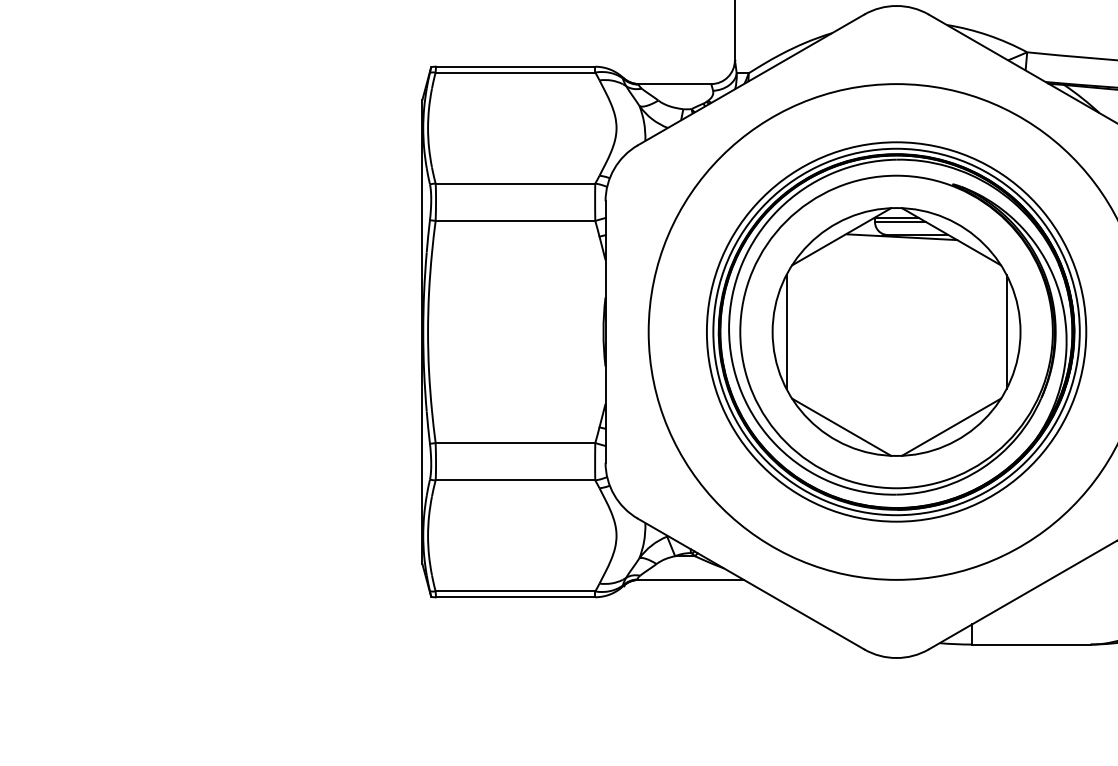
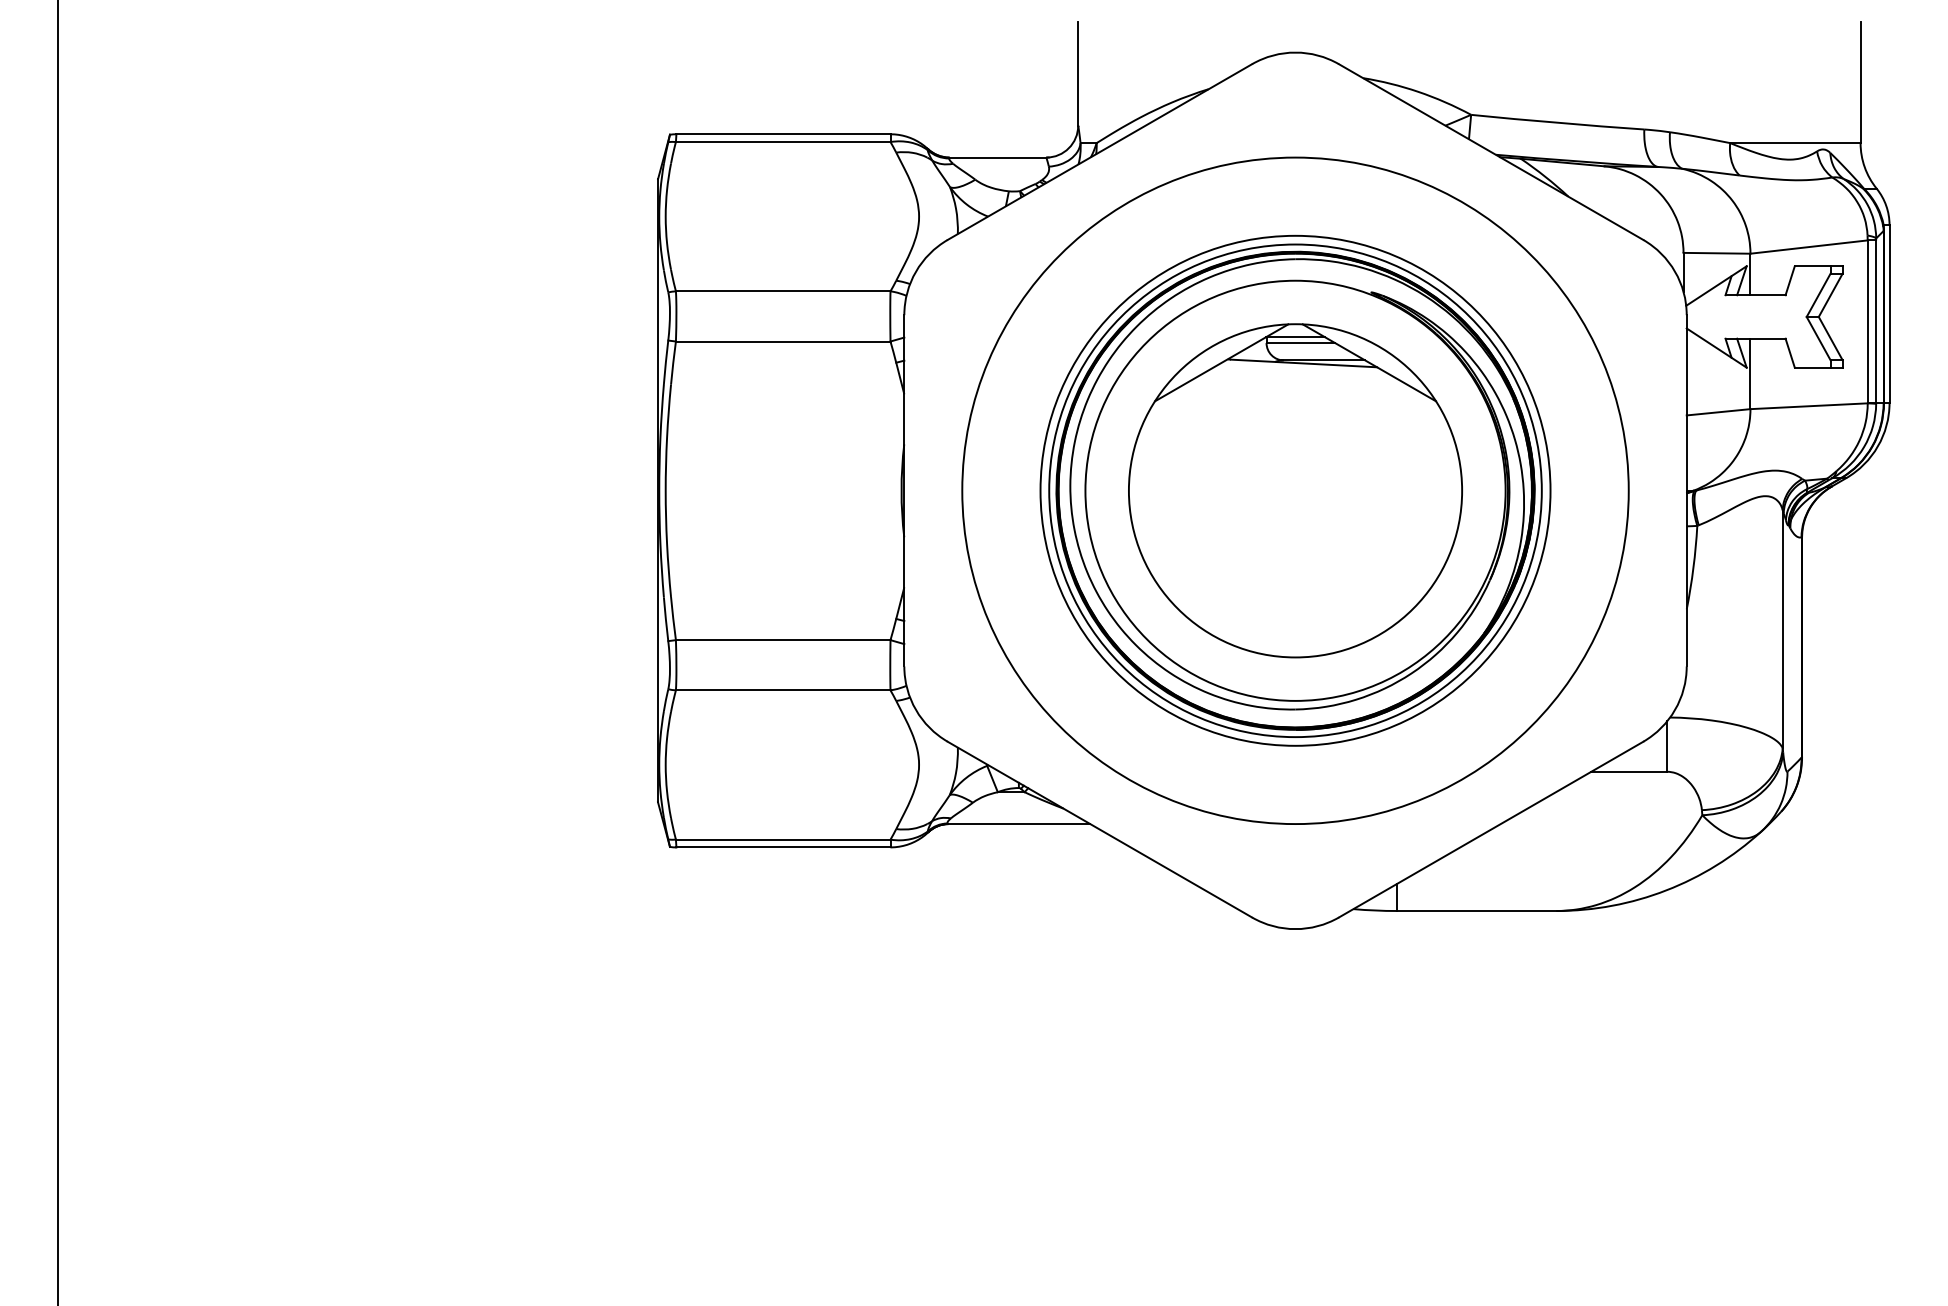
line: (786, 331) -> (1147, 490), removed
line: (1006, 331) -> (1443, 490), removed
line: (841, 426) -> (1221, 618), removed
line: (951, 426) -> (1369, 618), removed

